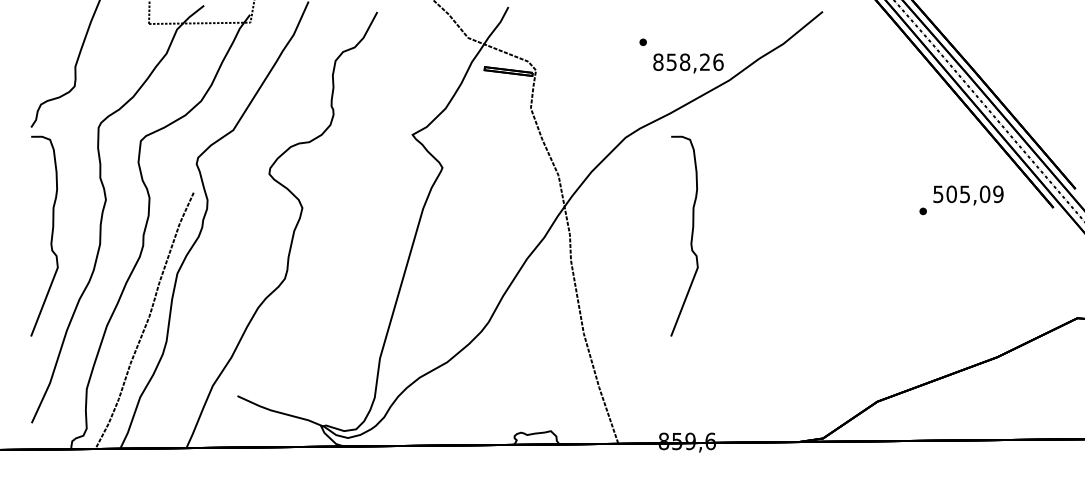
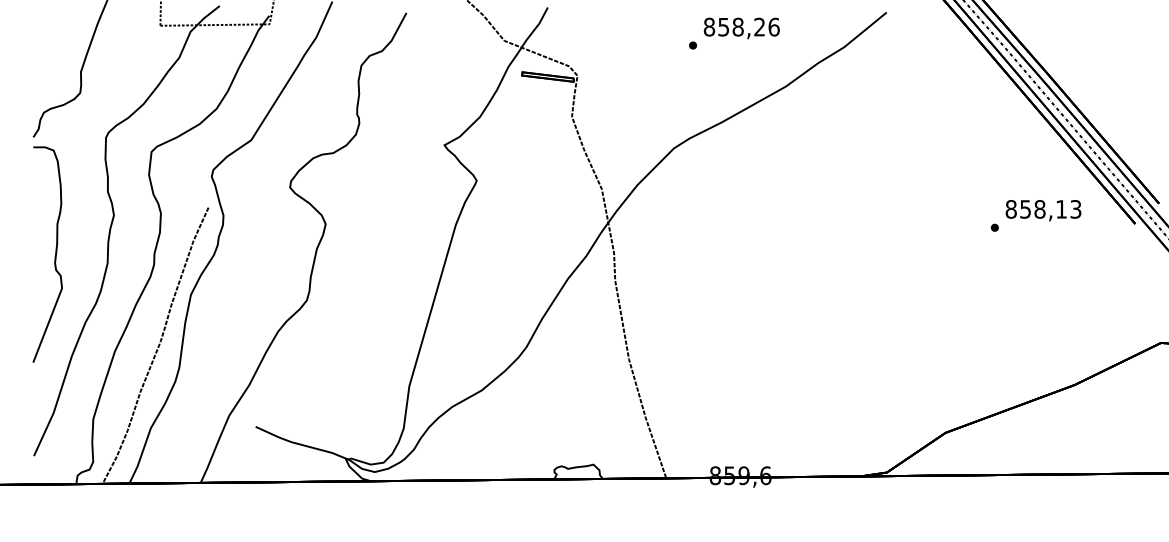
text: (688, 63) -> (741, 28), moved
text: (968, 194) -> (1043, 209), 505,09 -> 858,13
curve: (691, 235) -> (745, 253), removed

